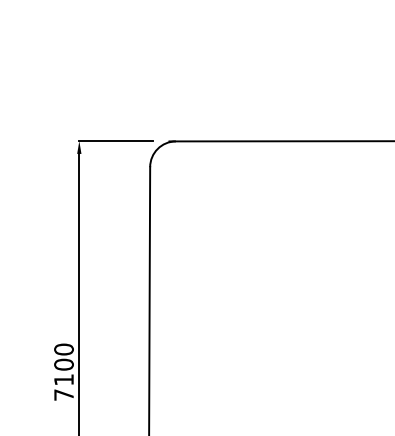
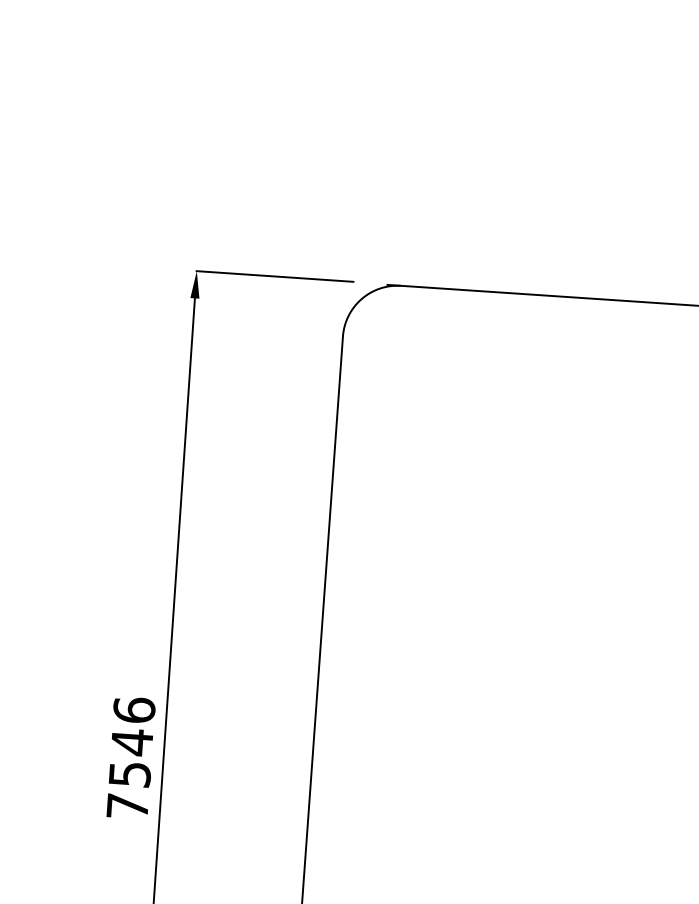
text: (63, 364) -> (131, 741), 7100 -> 7546

